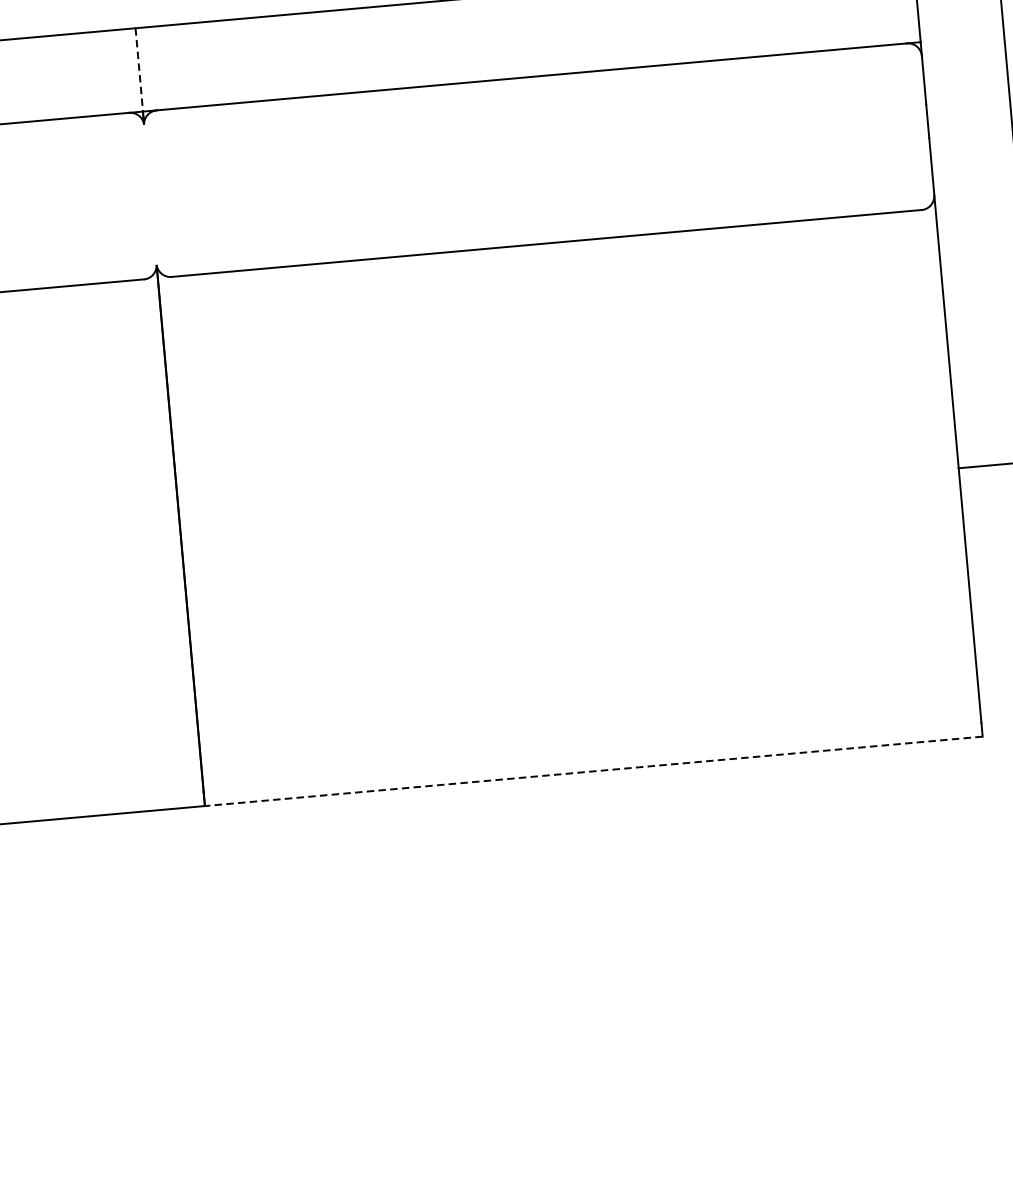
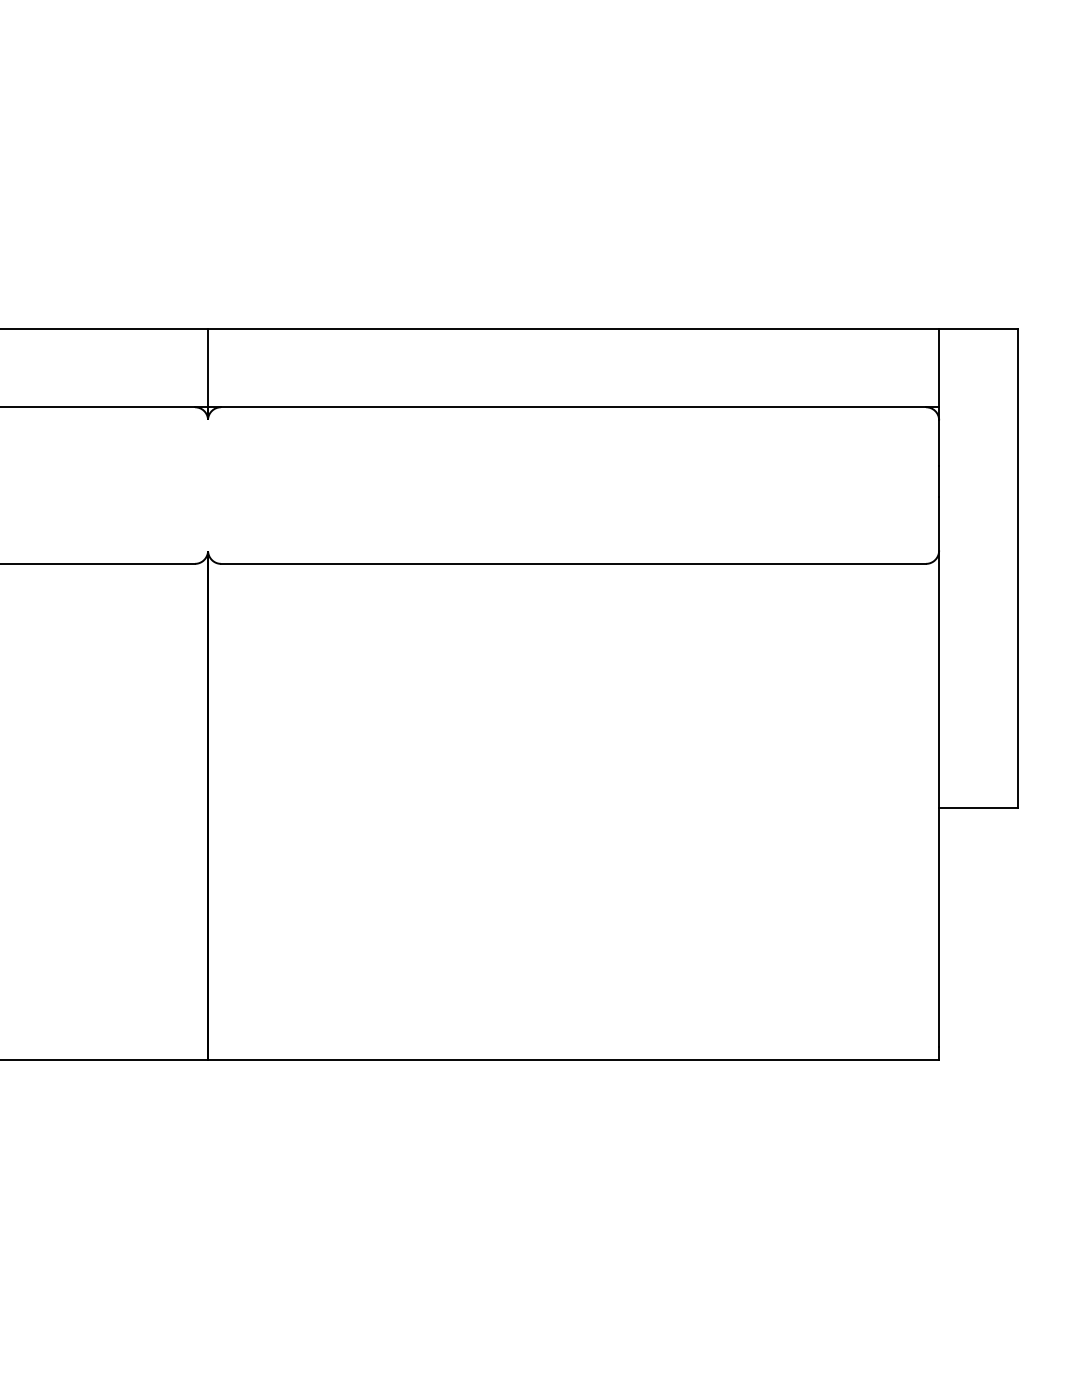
line: (139, 70) -> (208, 368), dashed -> solid
line: (593, 771) -> (573, 1060), dashed -> solid

